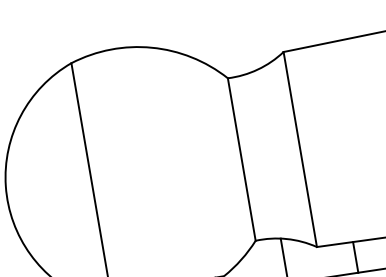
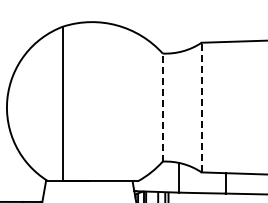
line: (299, 149) -> (201, 107), solid -> dashed
line: (241, 159) -> (162, 107), solid -> dashed

